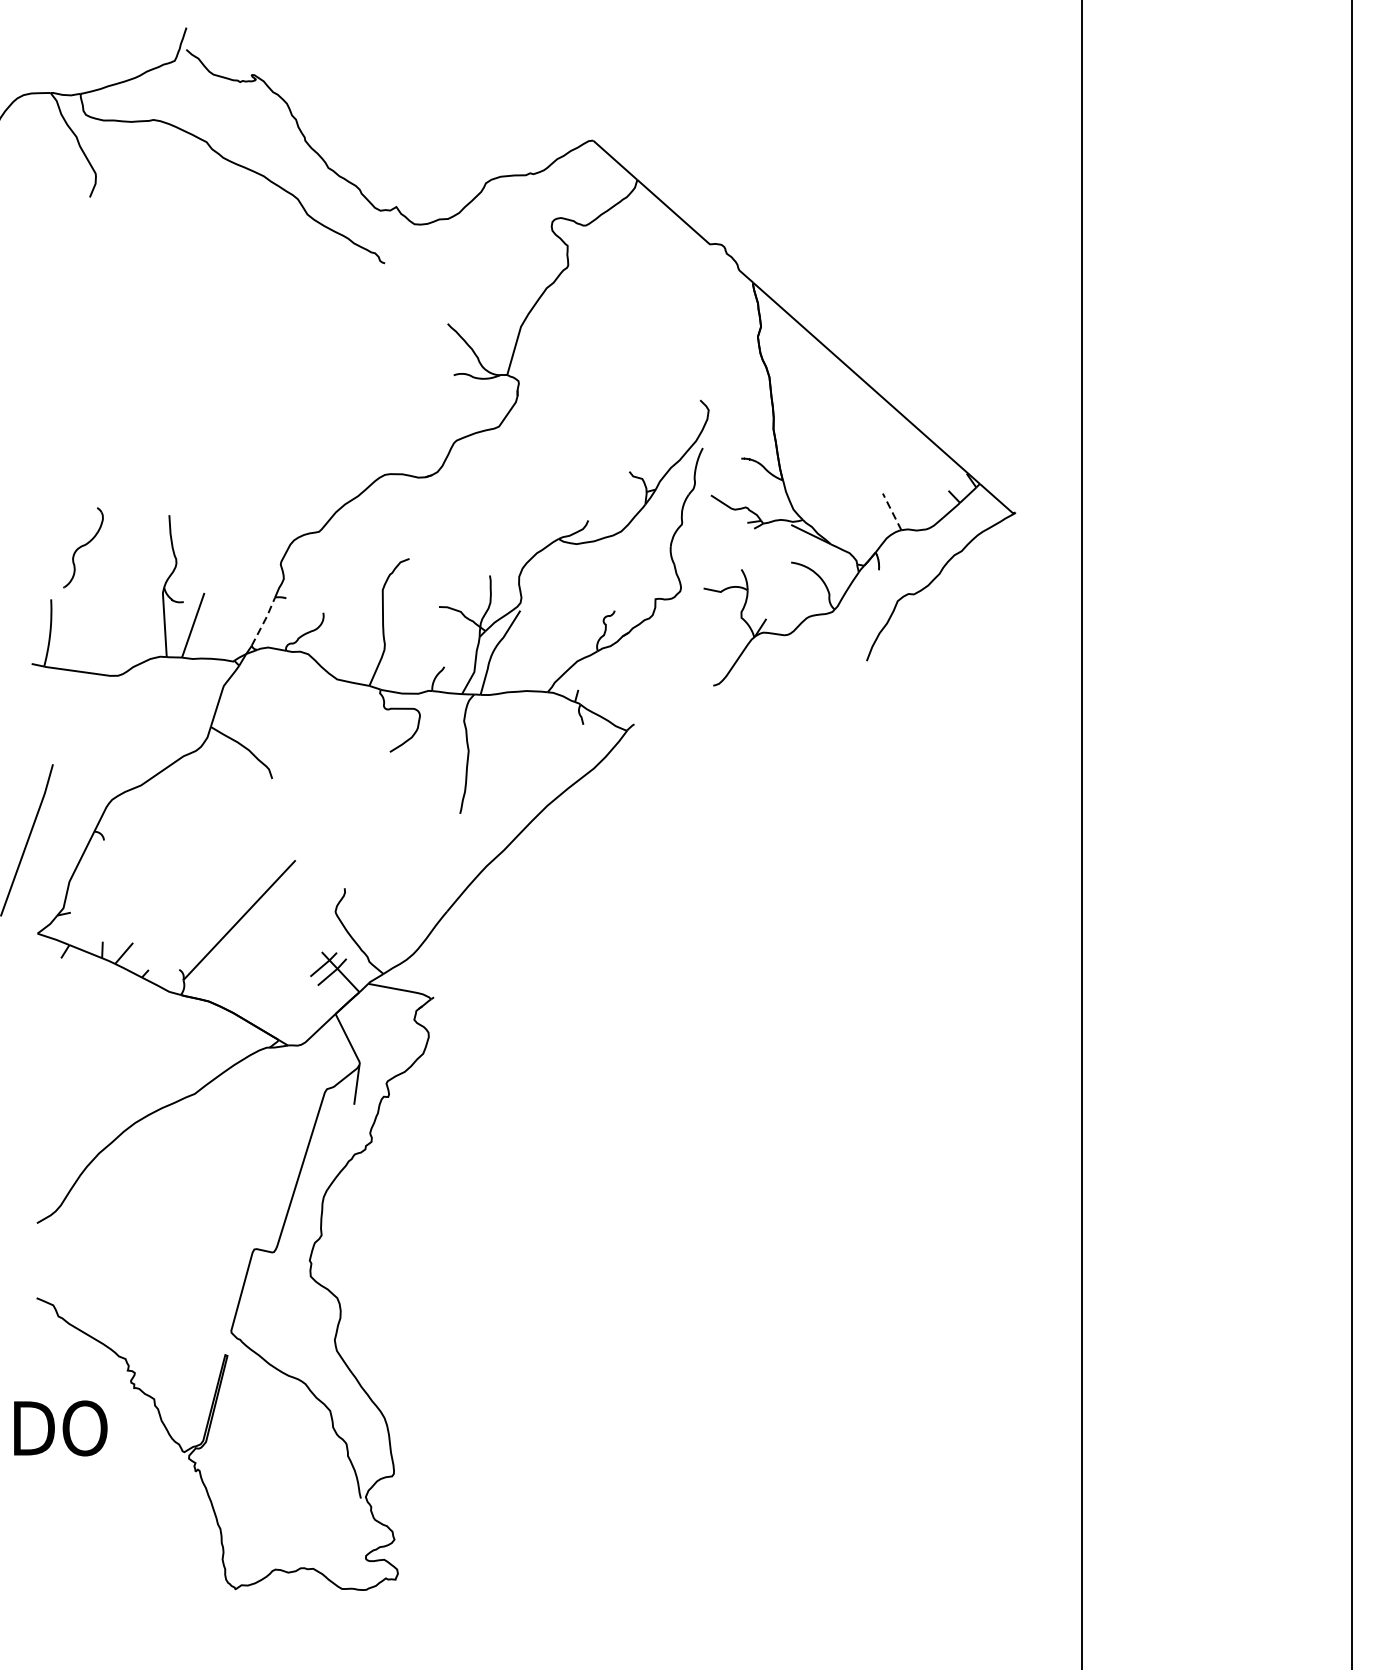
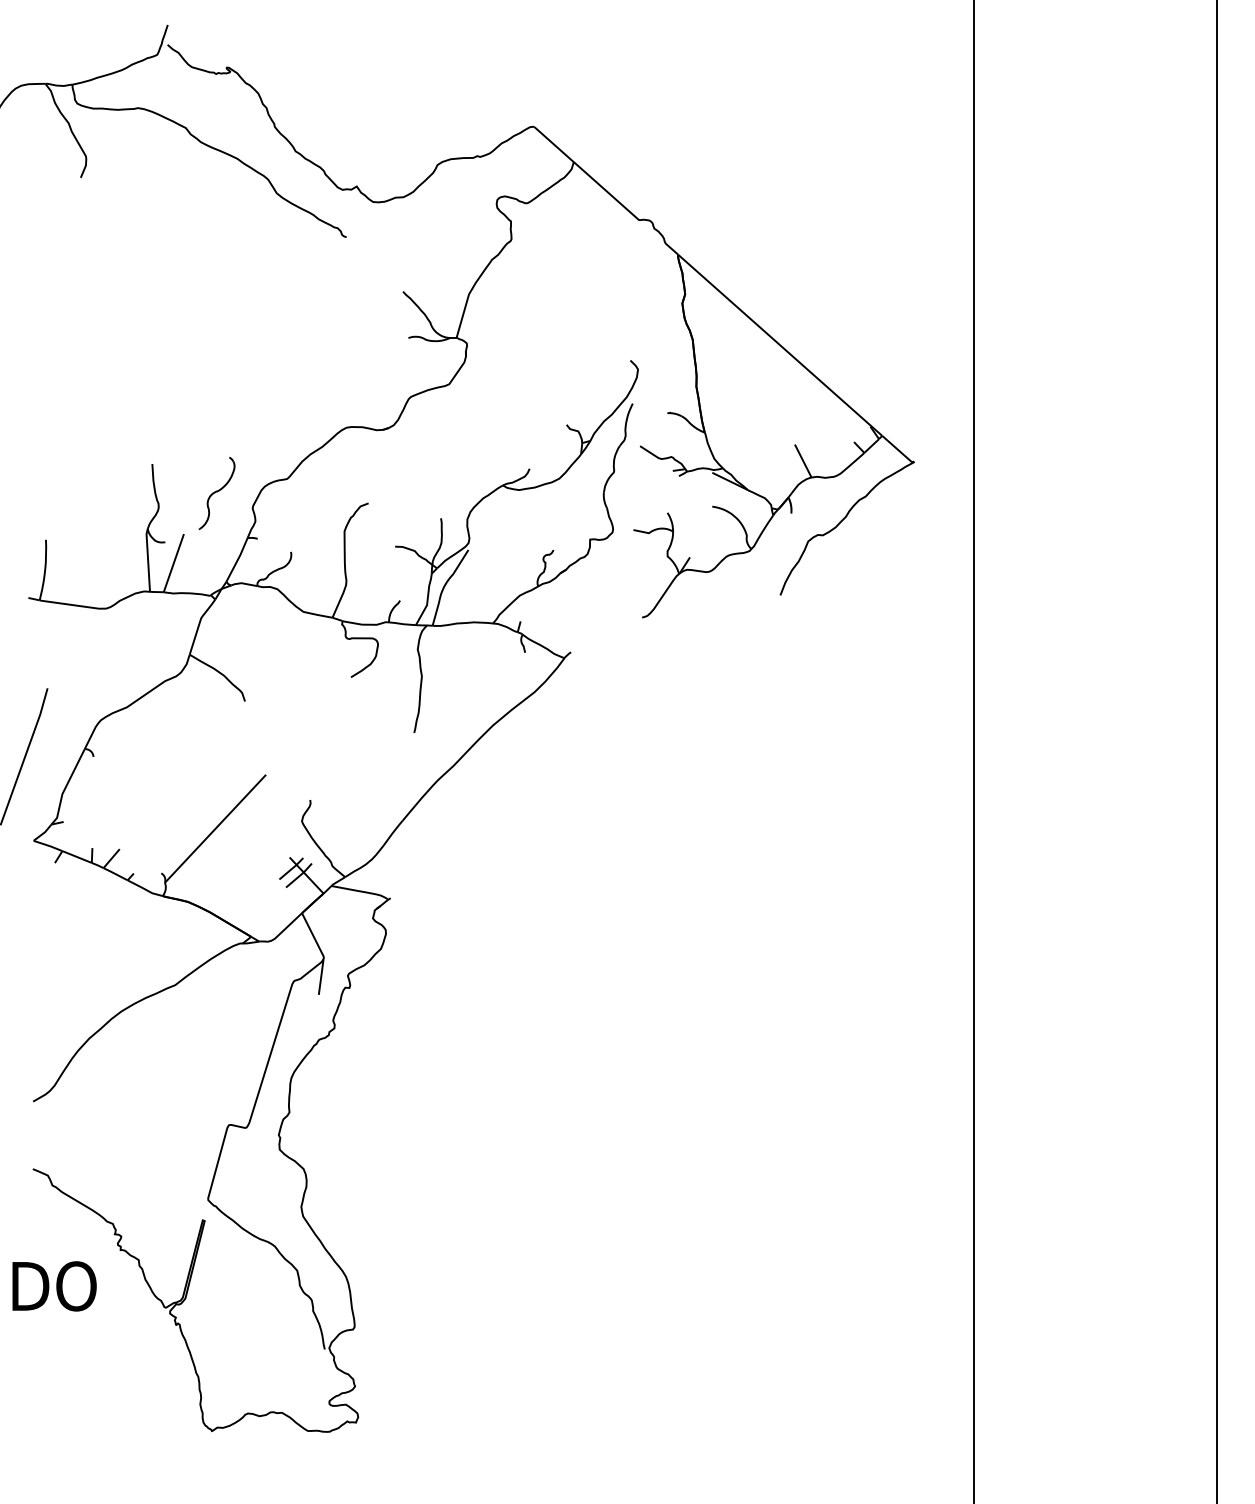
line: (892, 512) -> (803, 461), dashed -> solid
part: (82, 547) -> (216, 493), moved
line: (265, 621) -> (238, 559), dashed -> solid

